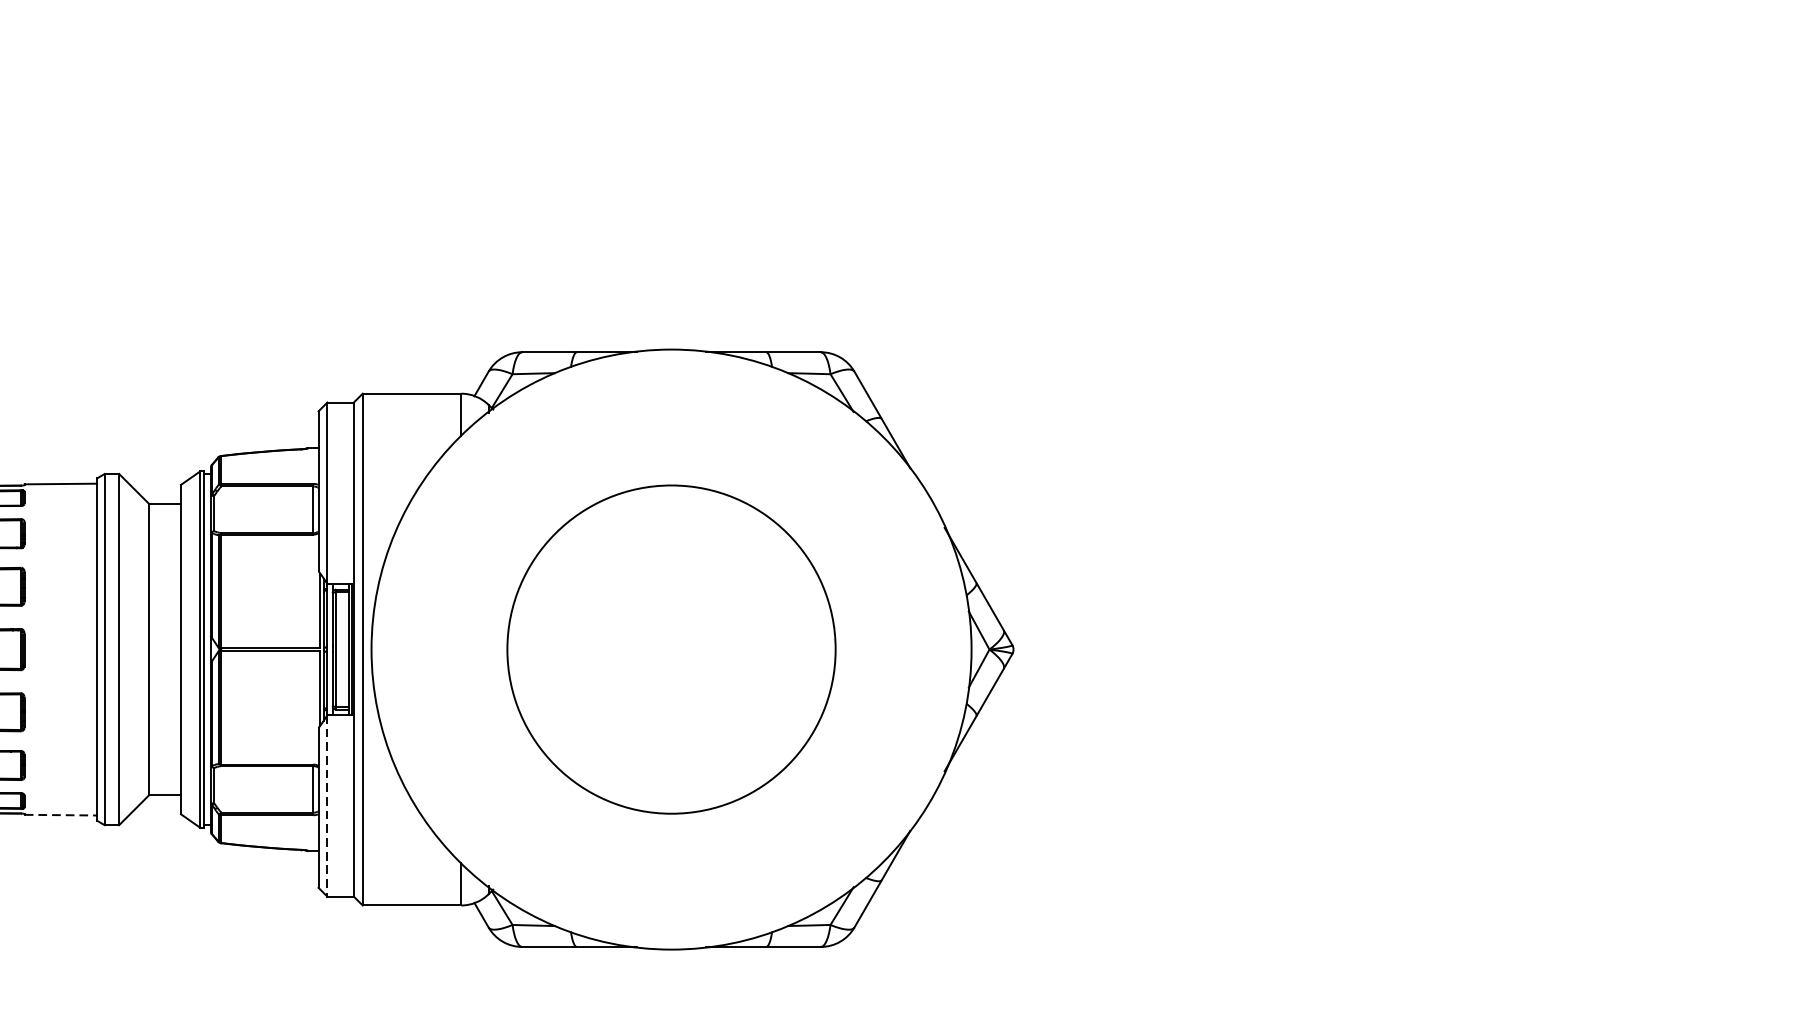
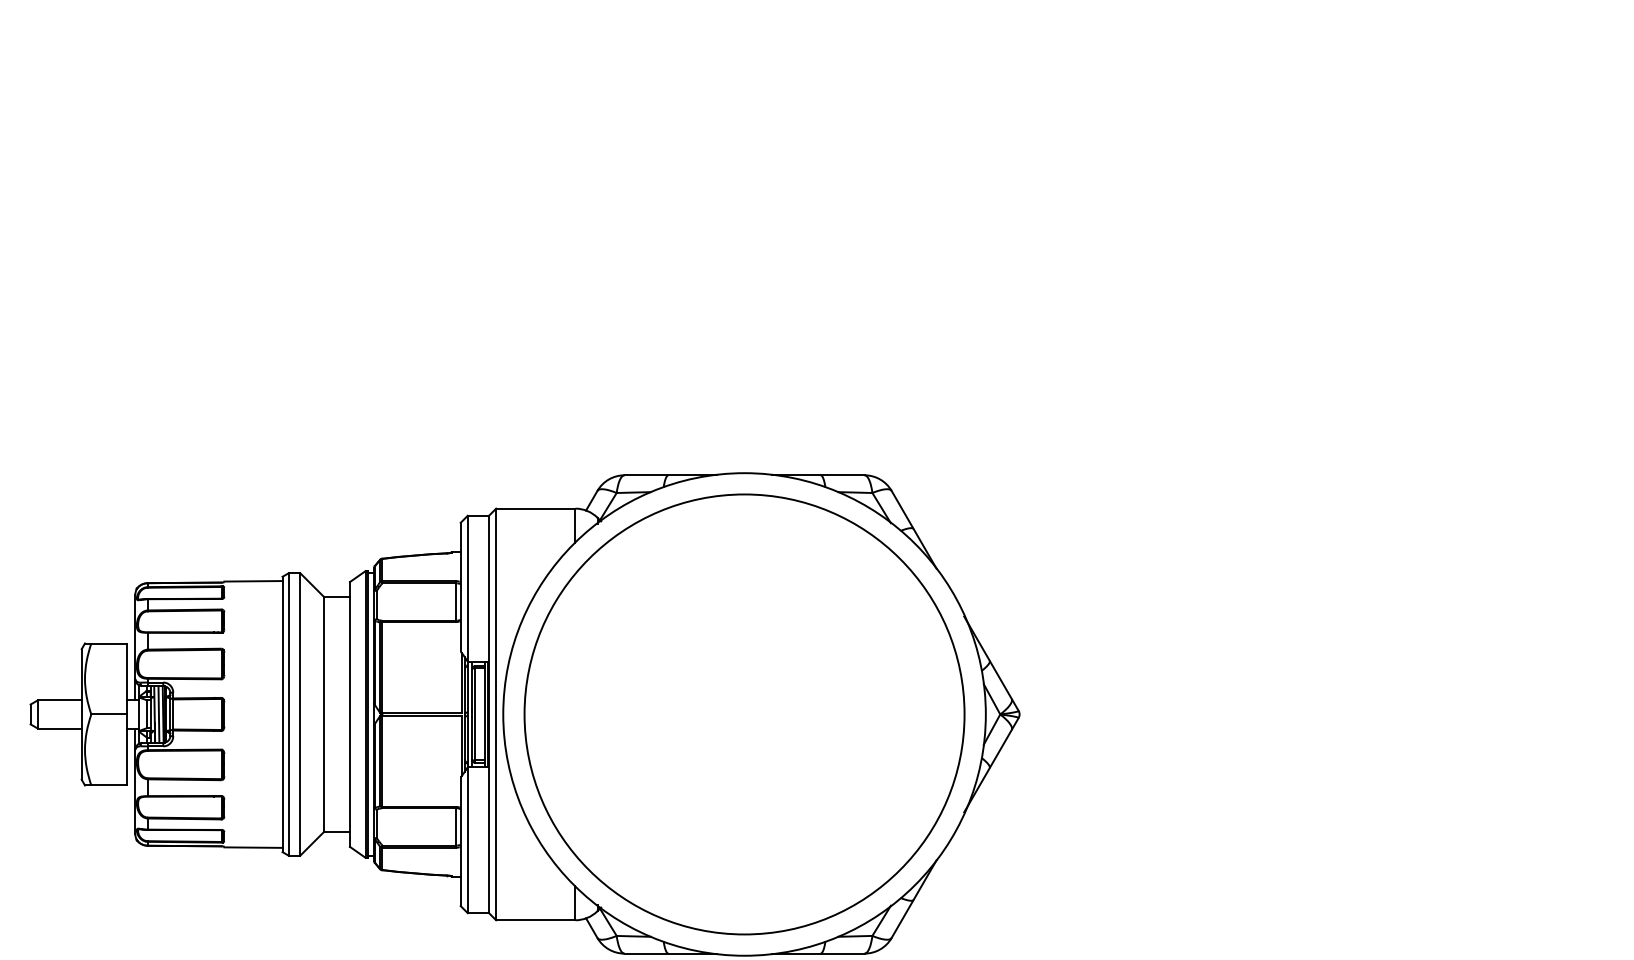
circle: (671, 649) -> (744, 714), size x1.67
line: (327, 806) -> (467, 840), dashed -> solid
line: (60, 815) -> (253, 847), dashed -> solid

